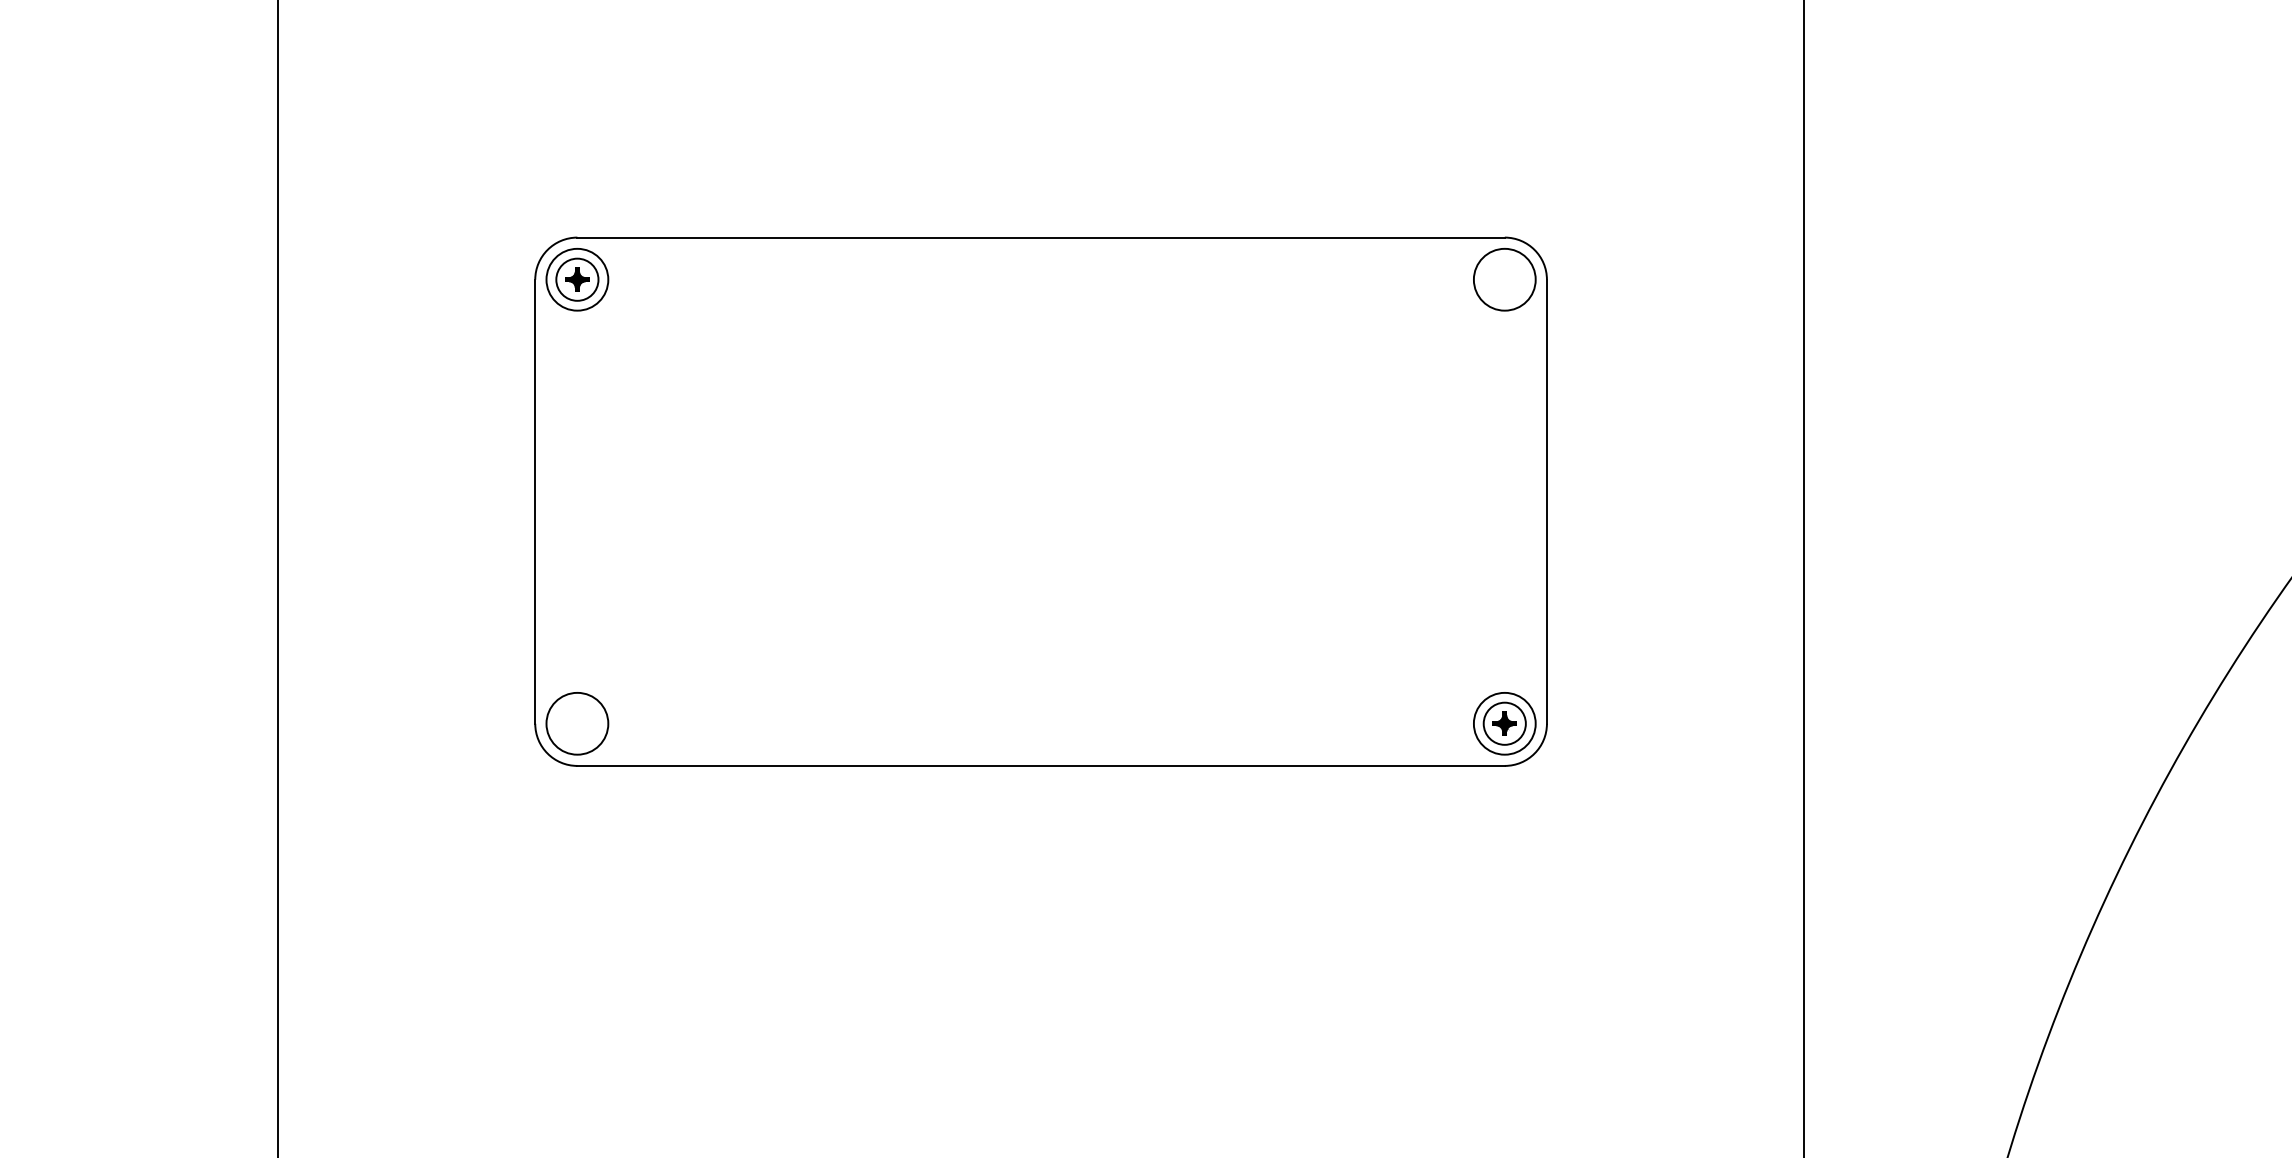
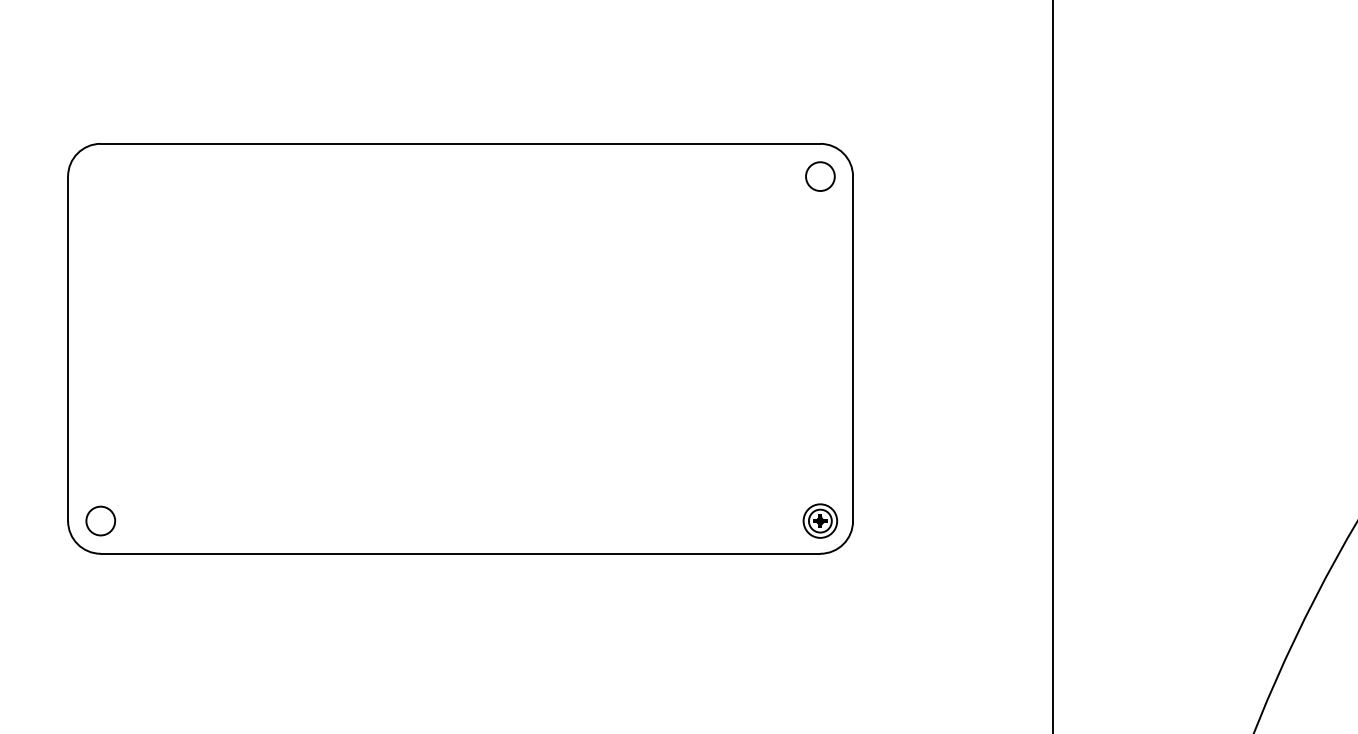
part: (577, 279) -> (100, 176), removed
circle: (1504, 279) -> (820, 176), size x0.6
circle: (577, 723) -> (100, 520), size x0.6
part: (1504, 723) -> (820, 520), size x0.7

